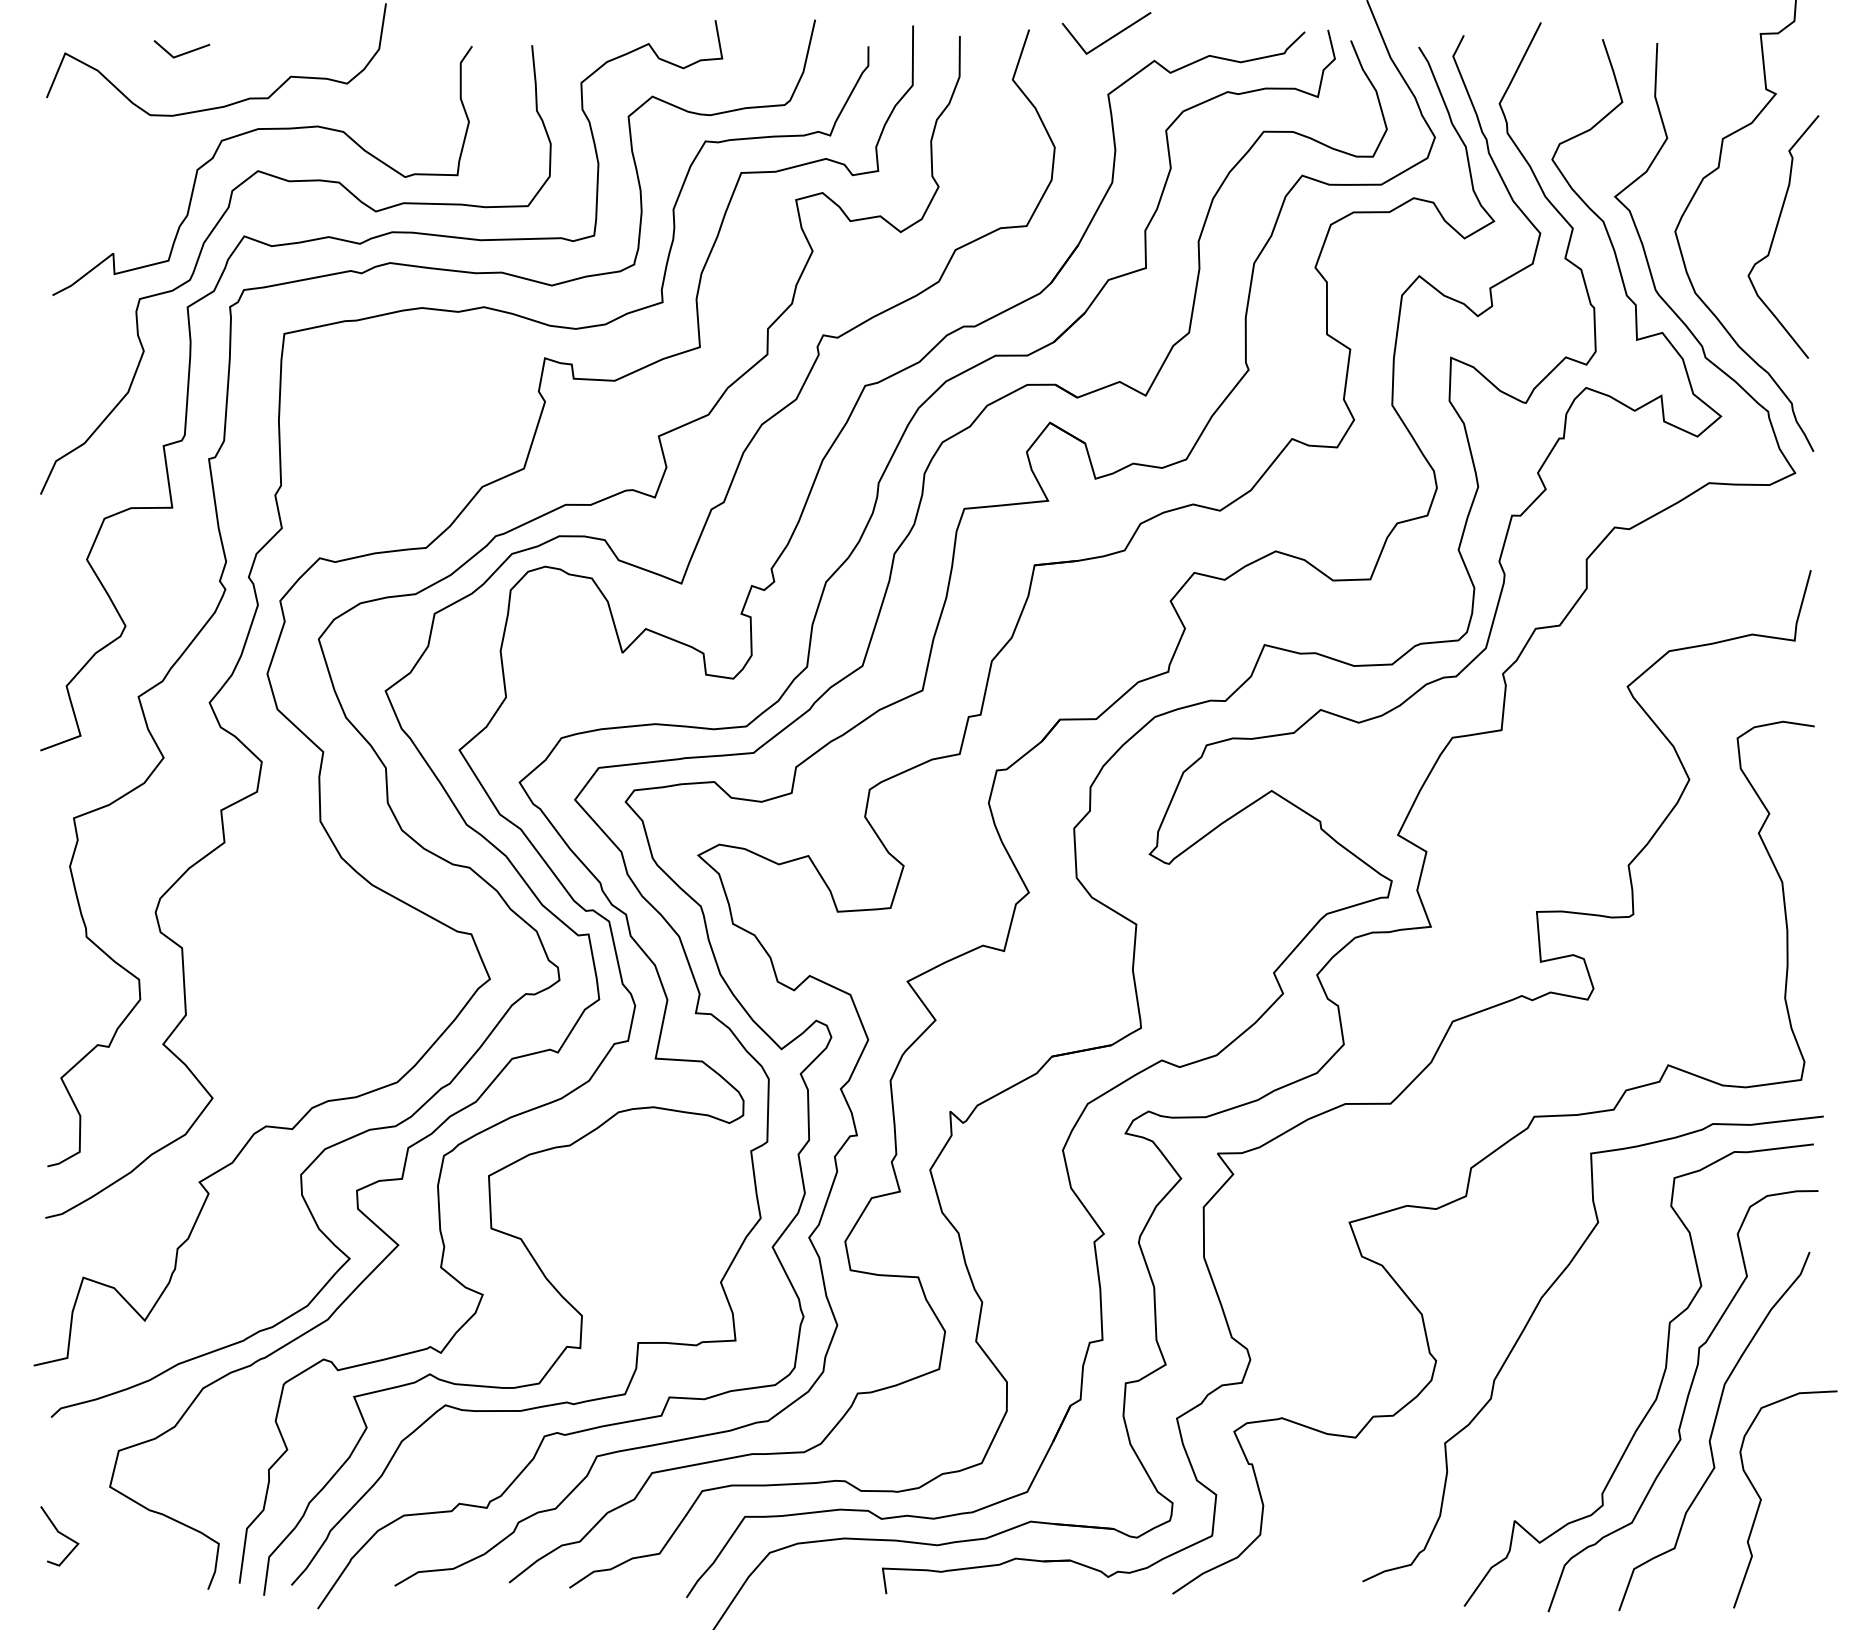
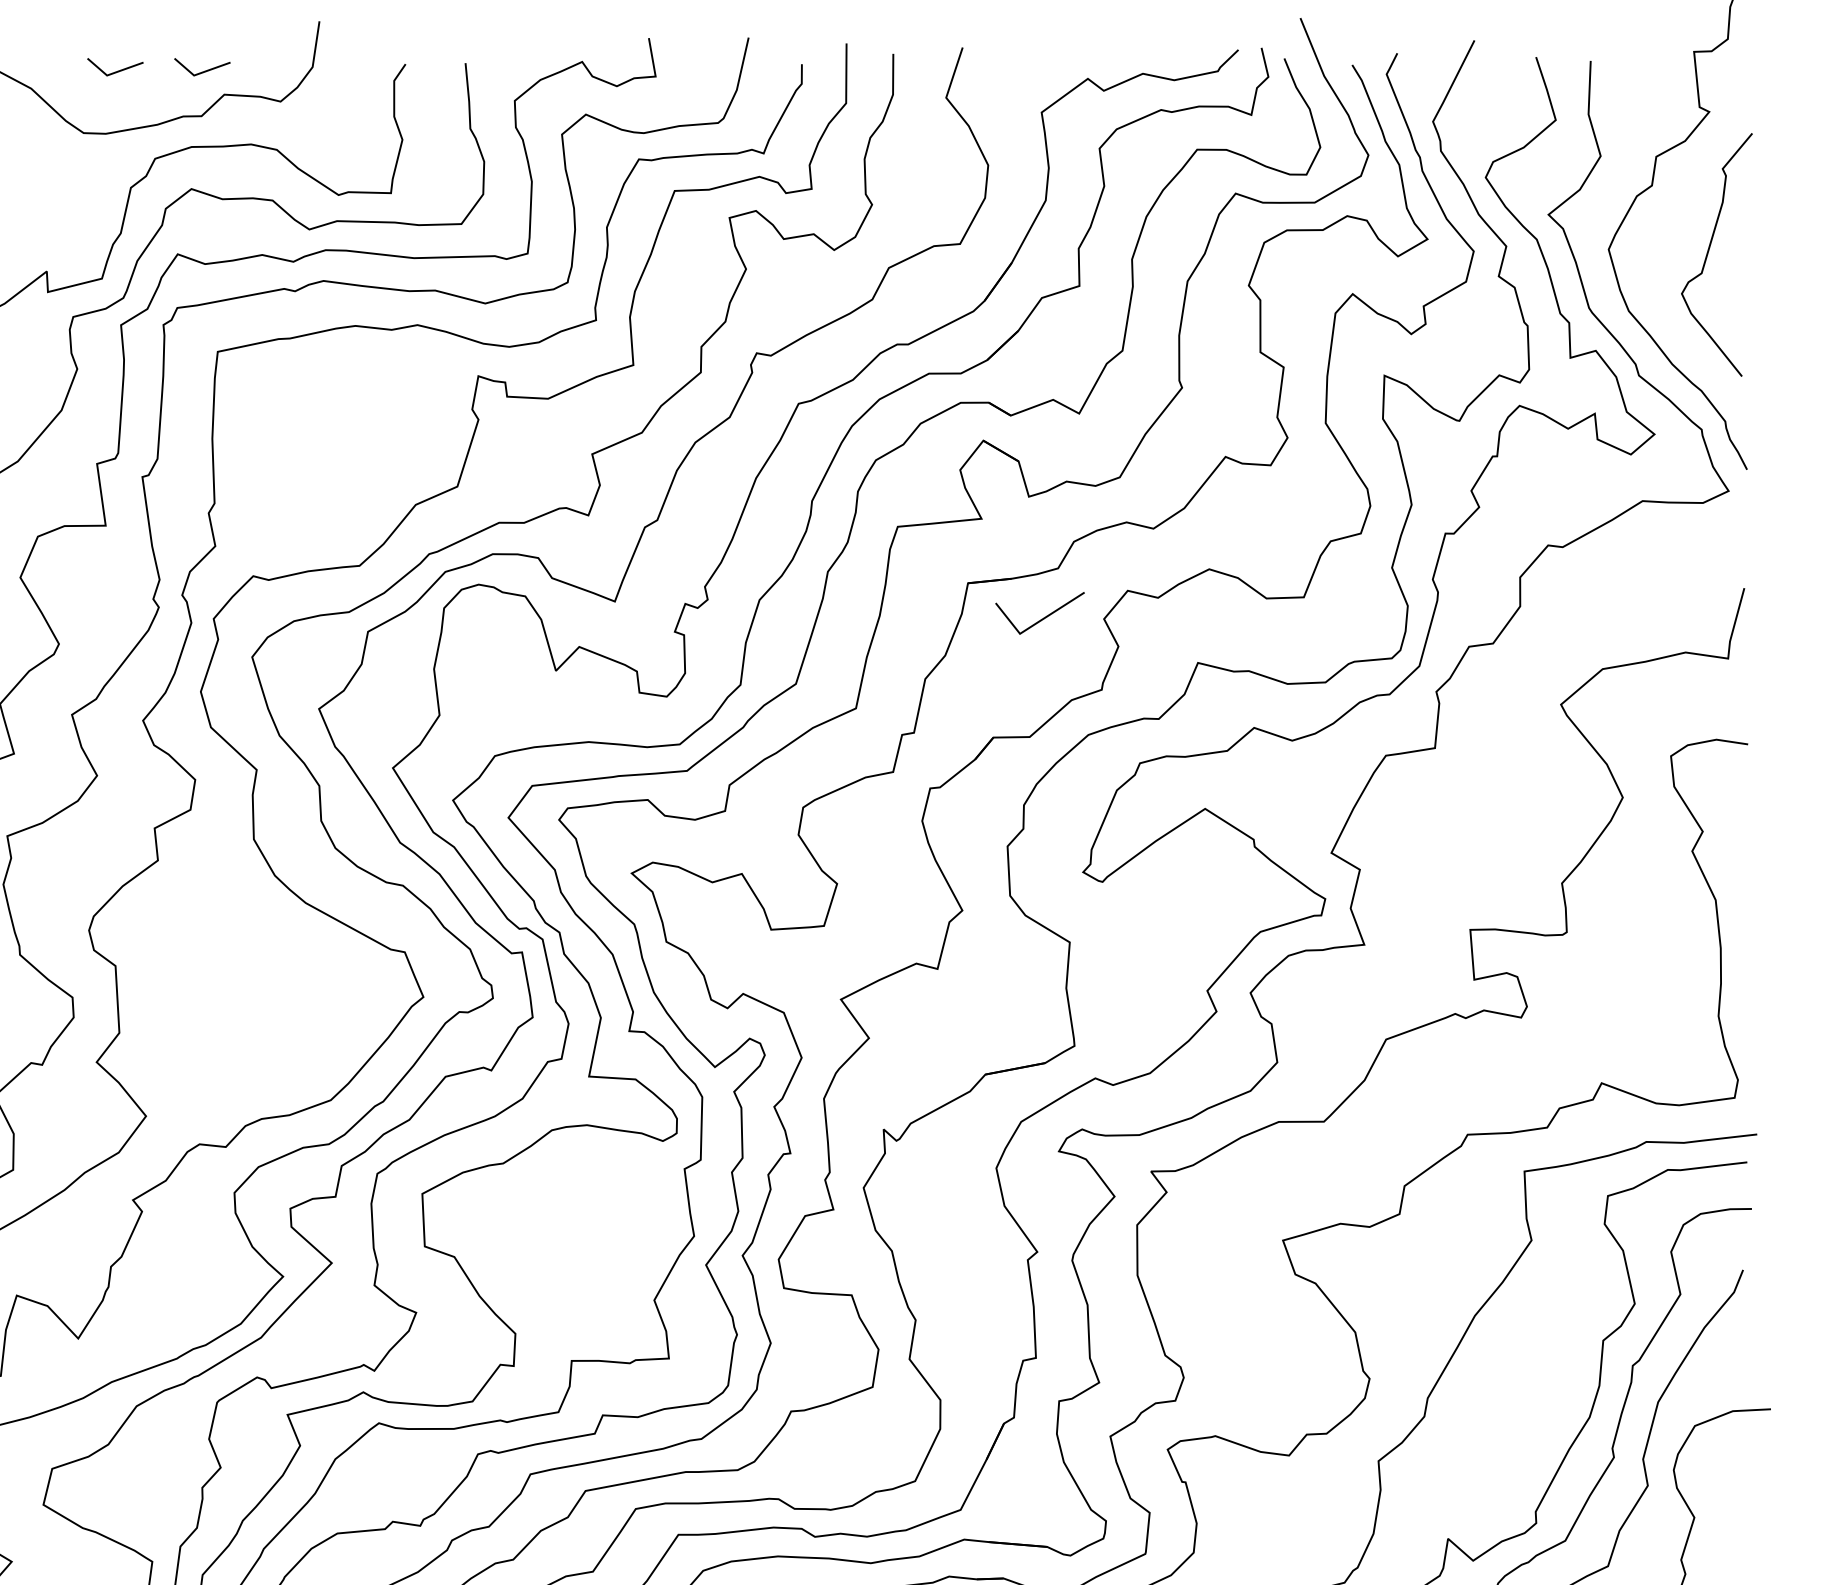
line: (1108, 38) -> (1041, 618), moved
line: (268, 53) -> (201, 71), added

